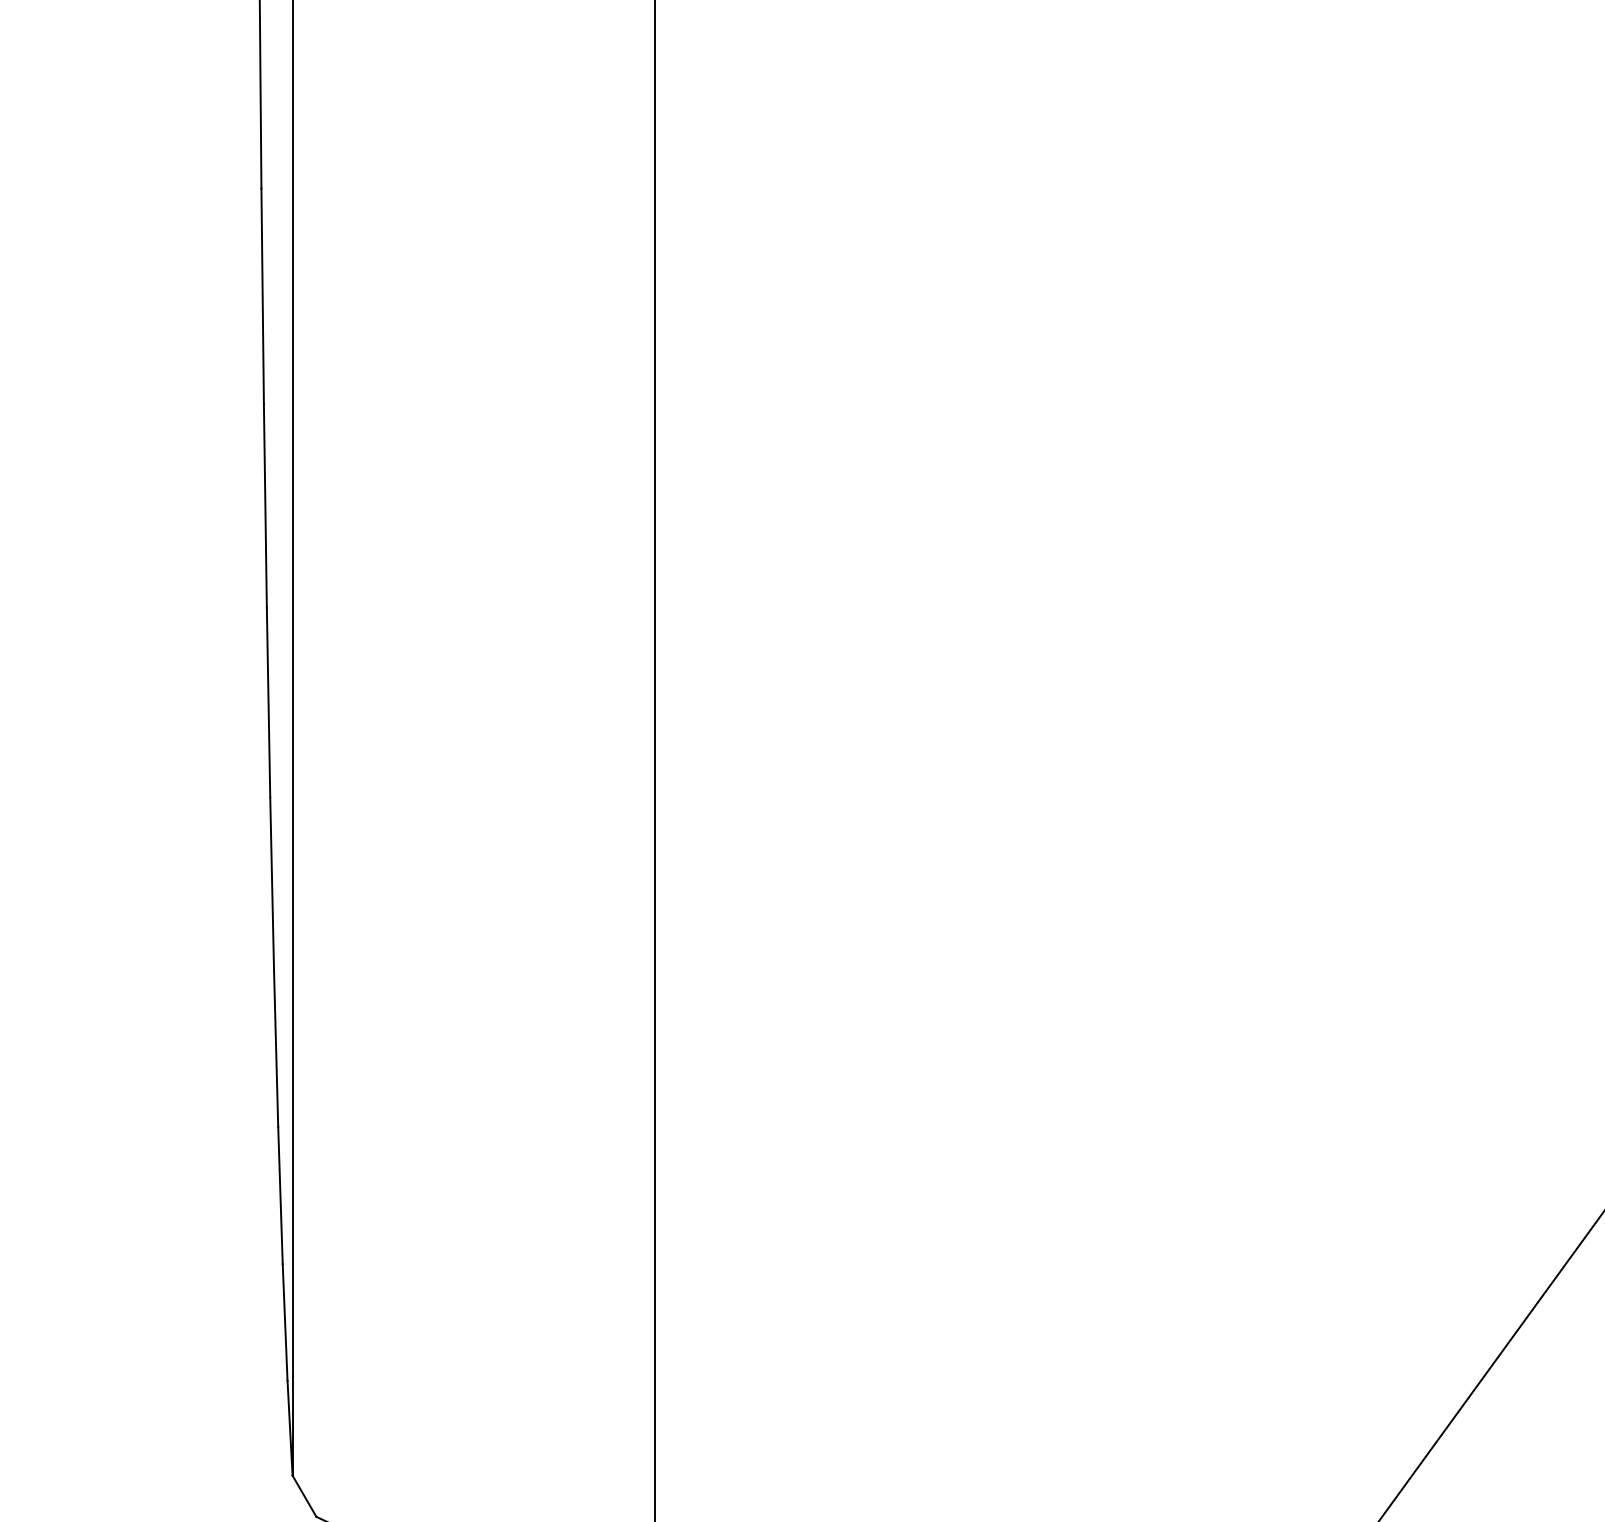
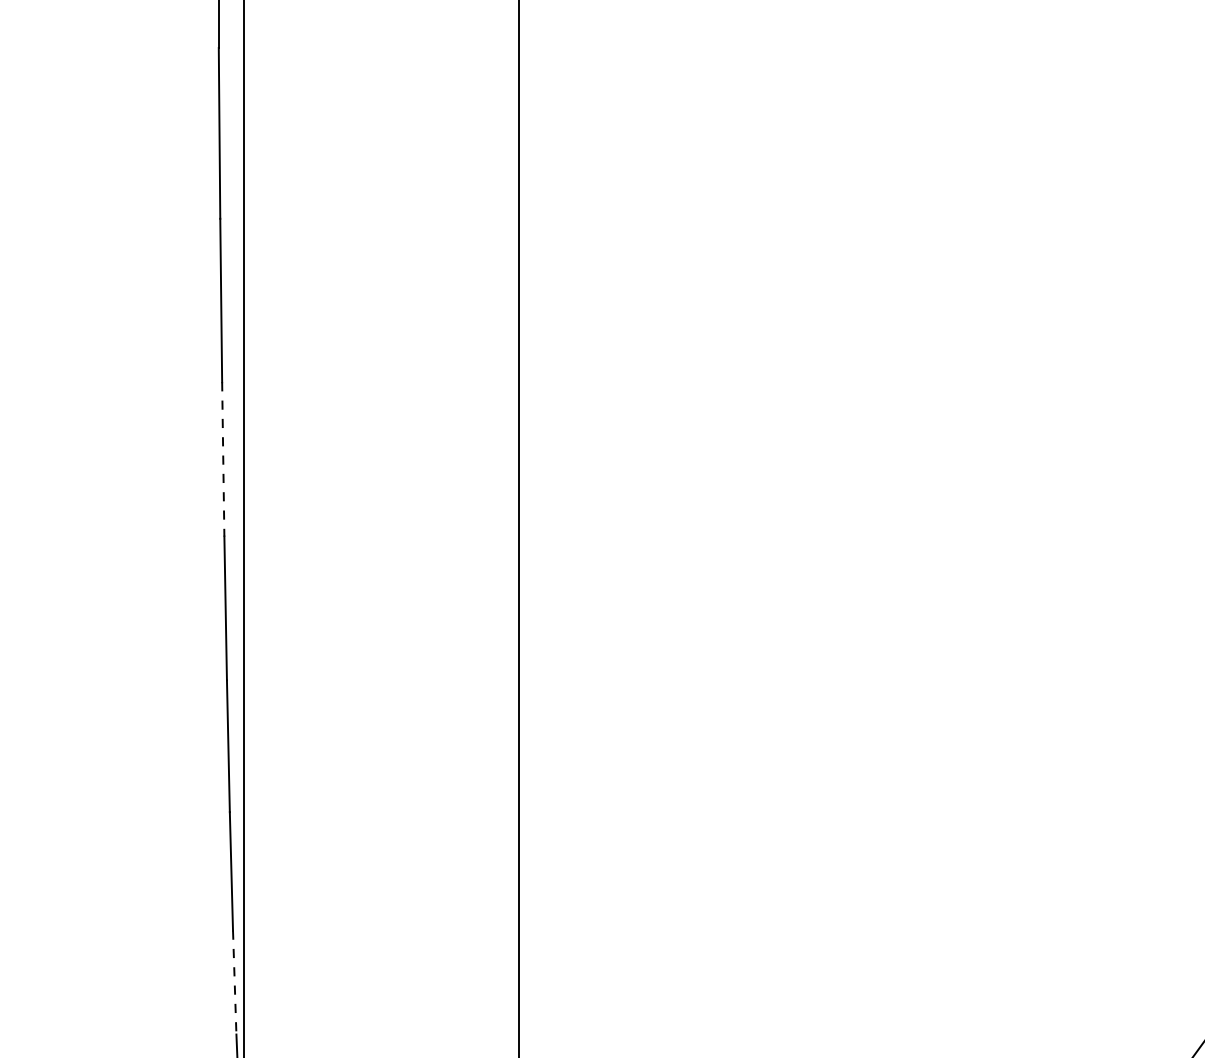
line: (265, 505) -> (223, 459), solid -> dashed
line: (280, 1195) -> (234, 982), solid -> dashed

